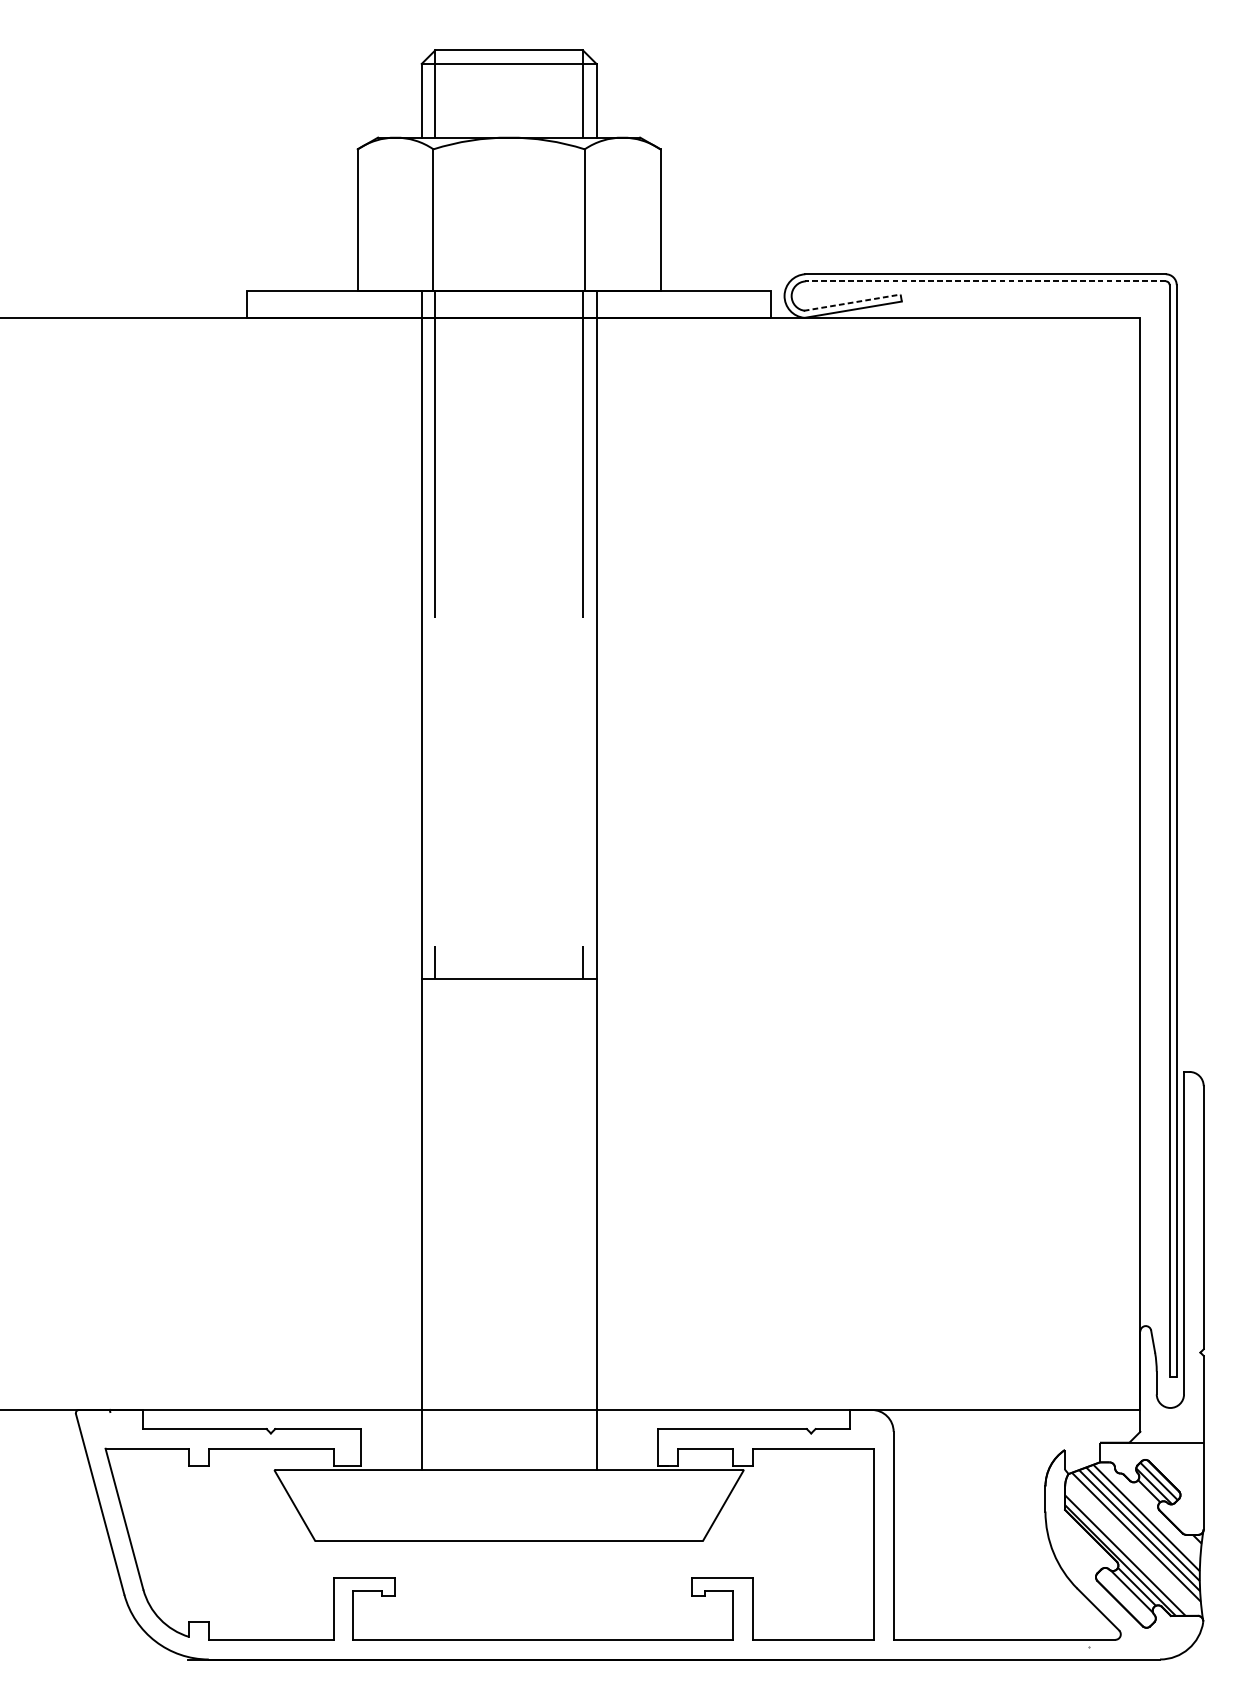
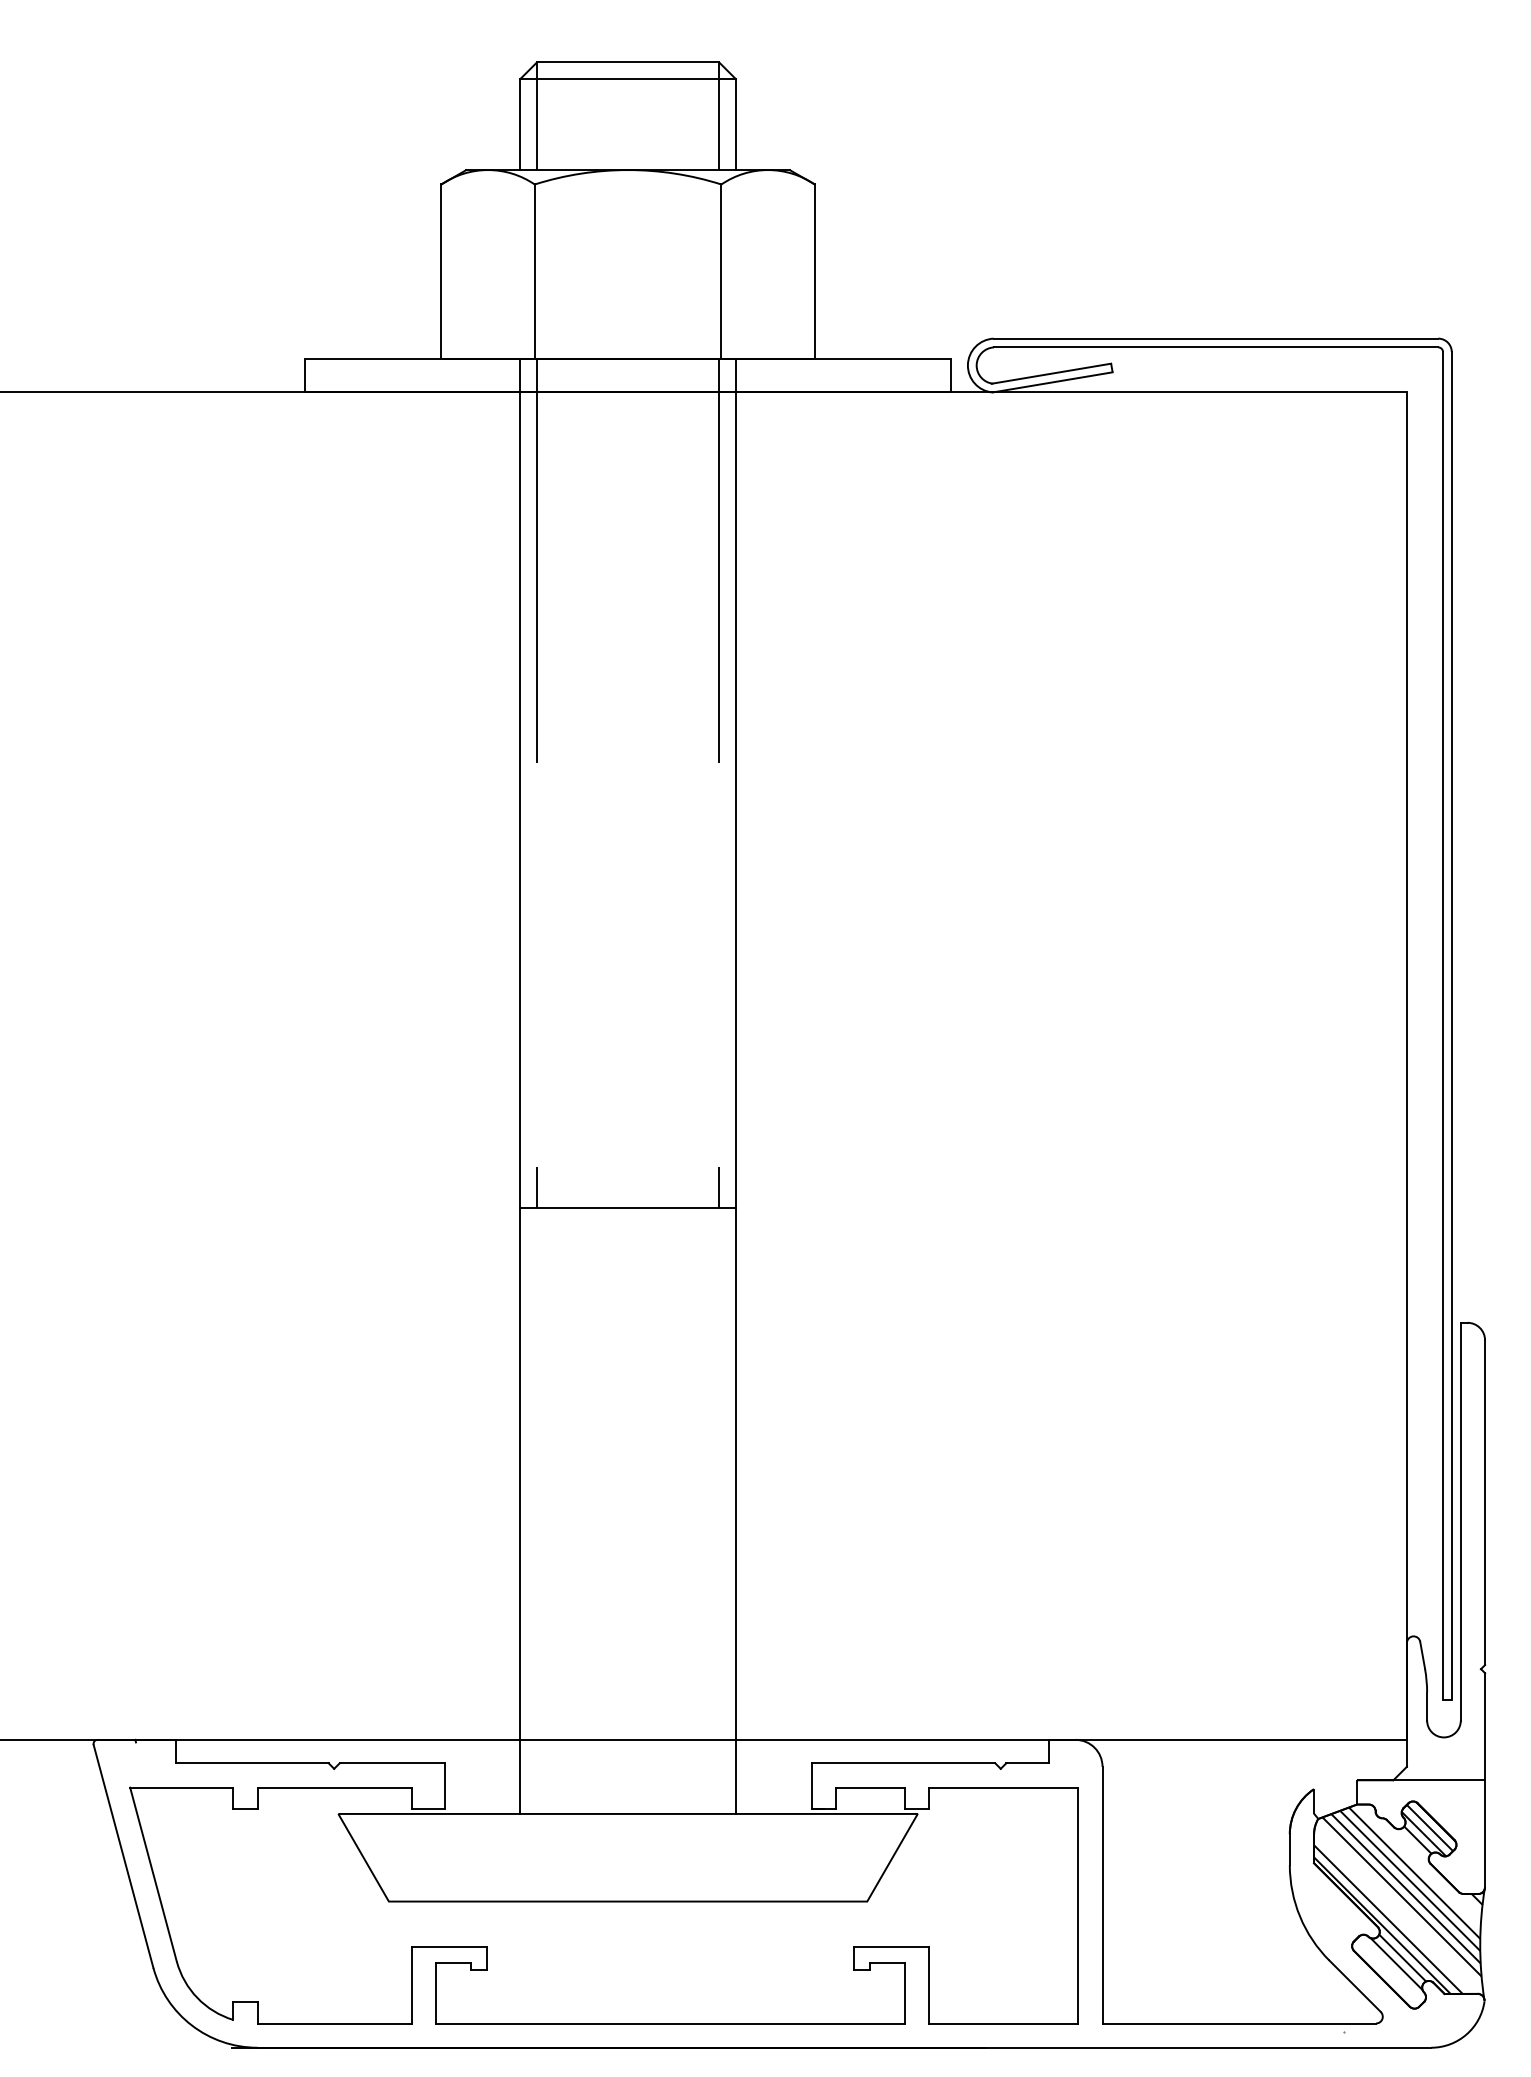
line: (985, 281) -> (1215, 347), dashed -> solid
line: (852, 302) -> (1051, 373), dashed -> solid

